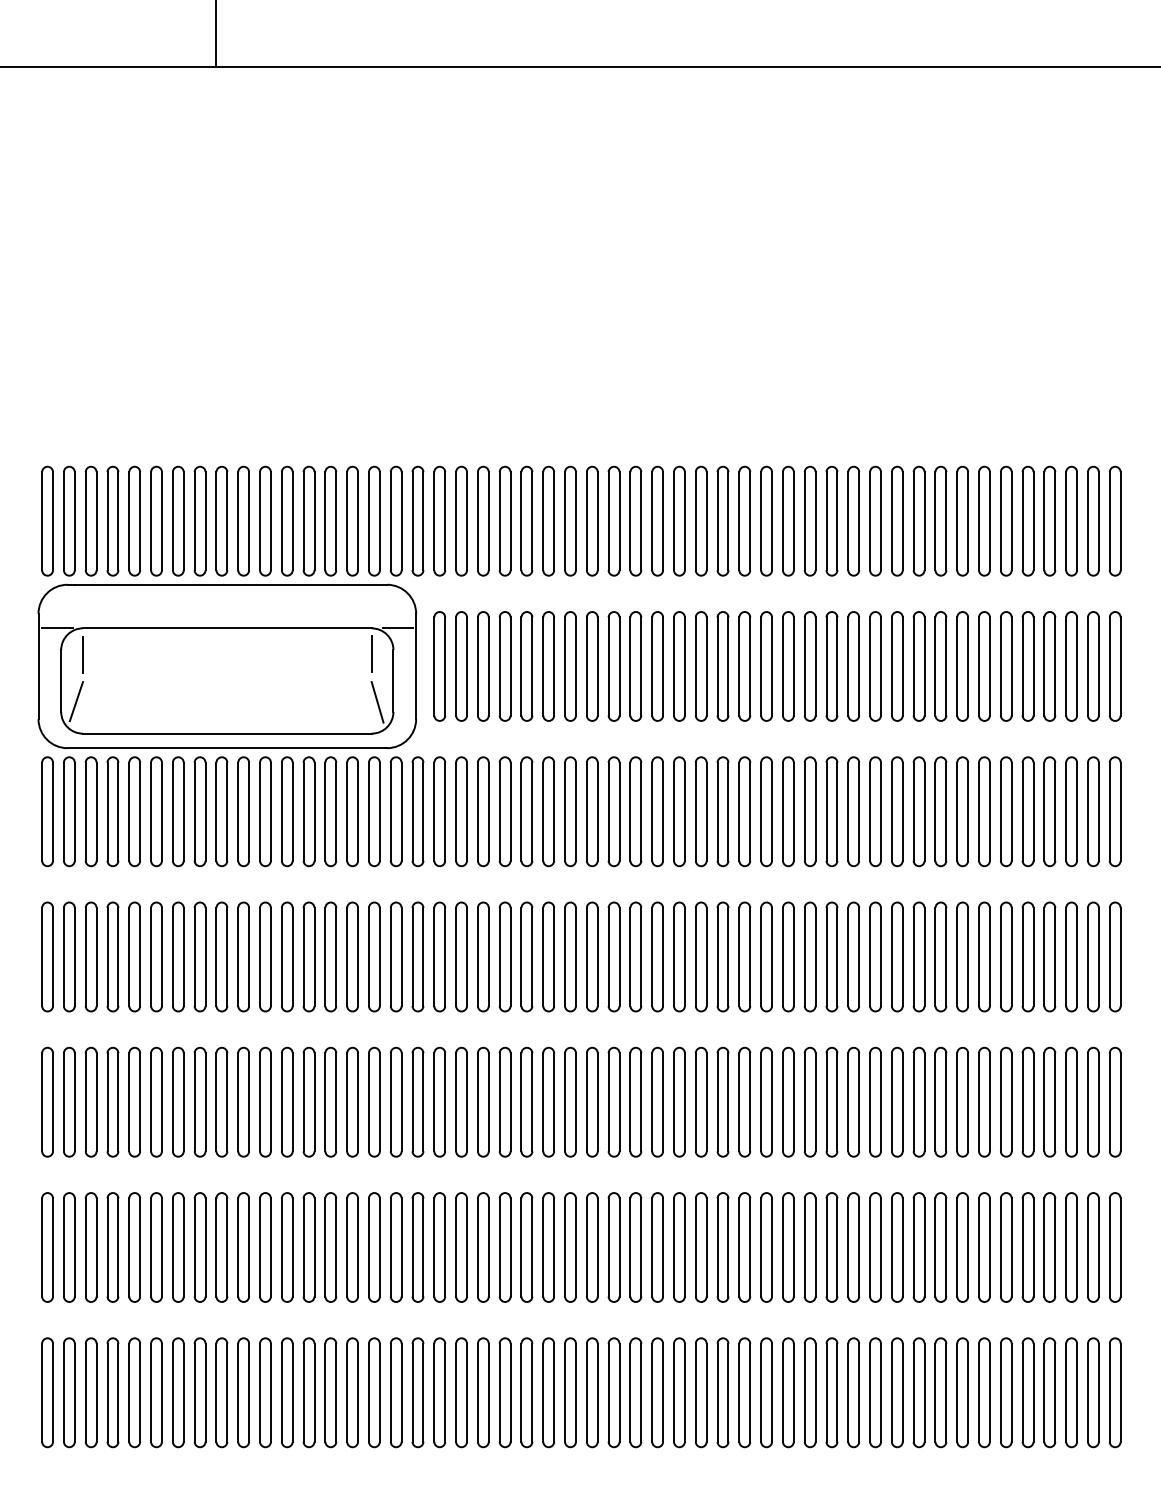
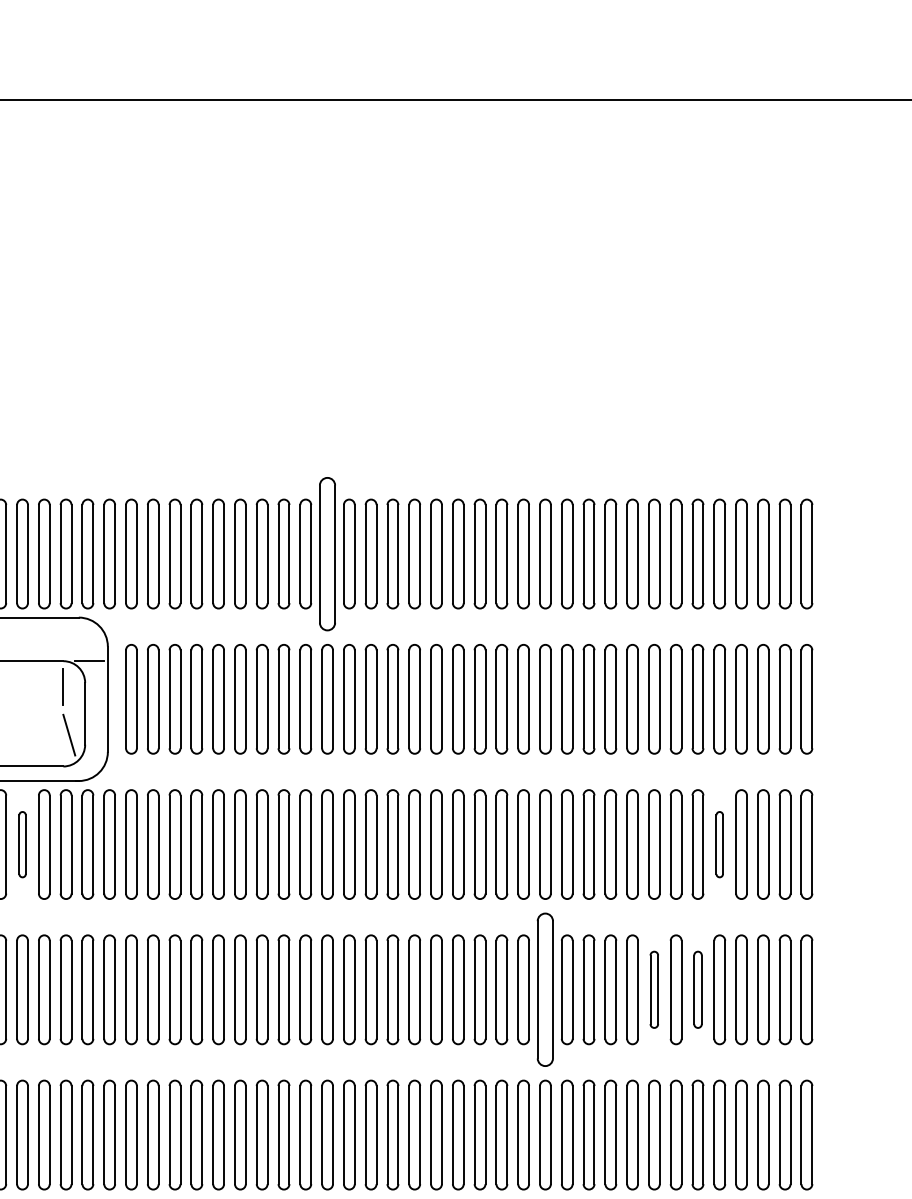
part: (635, 520) -> (327, 553), size x1.4
part: (330, 811) -> (22, 844), size x0.6
part: (1027, 811) -> (719, 844), size x0.6
part: (853, 956) -> (545, 989), size x1.4
part: (962, 956) -> (654, 989), size x0.7
part: (1006, 956) -> (698, 989), size x0.7

